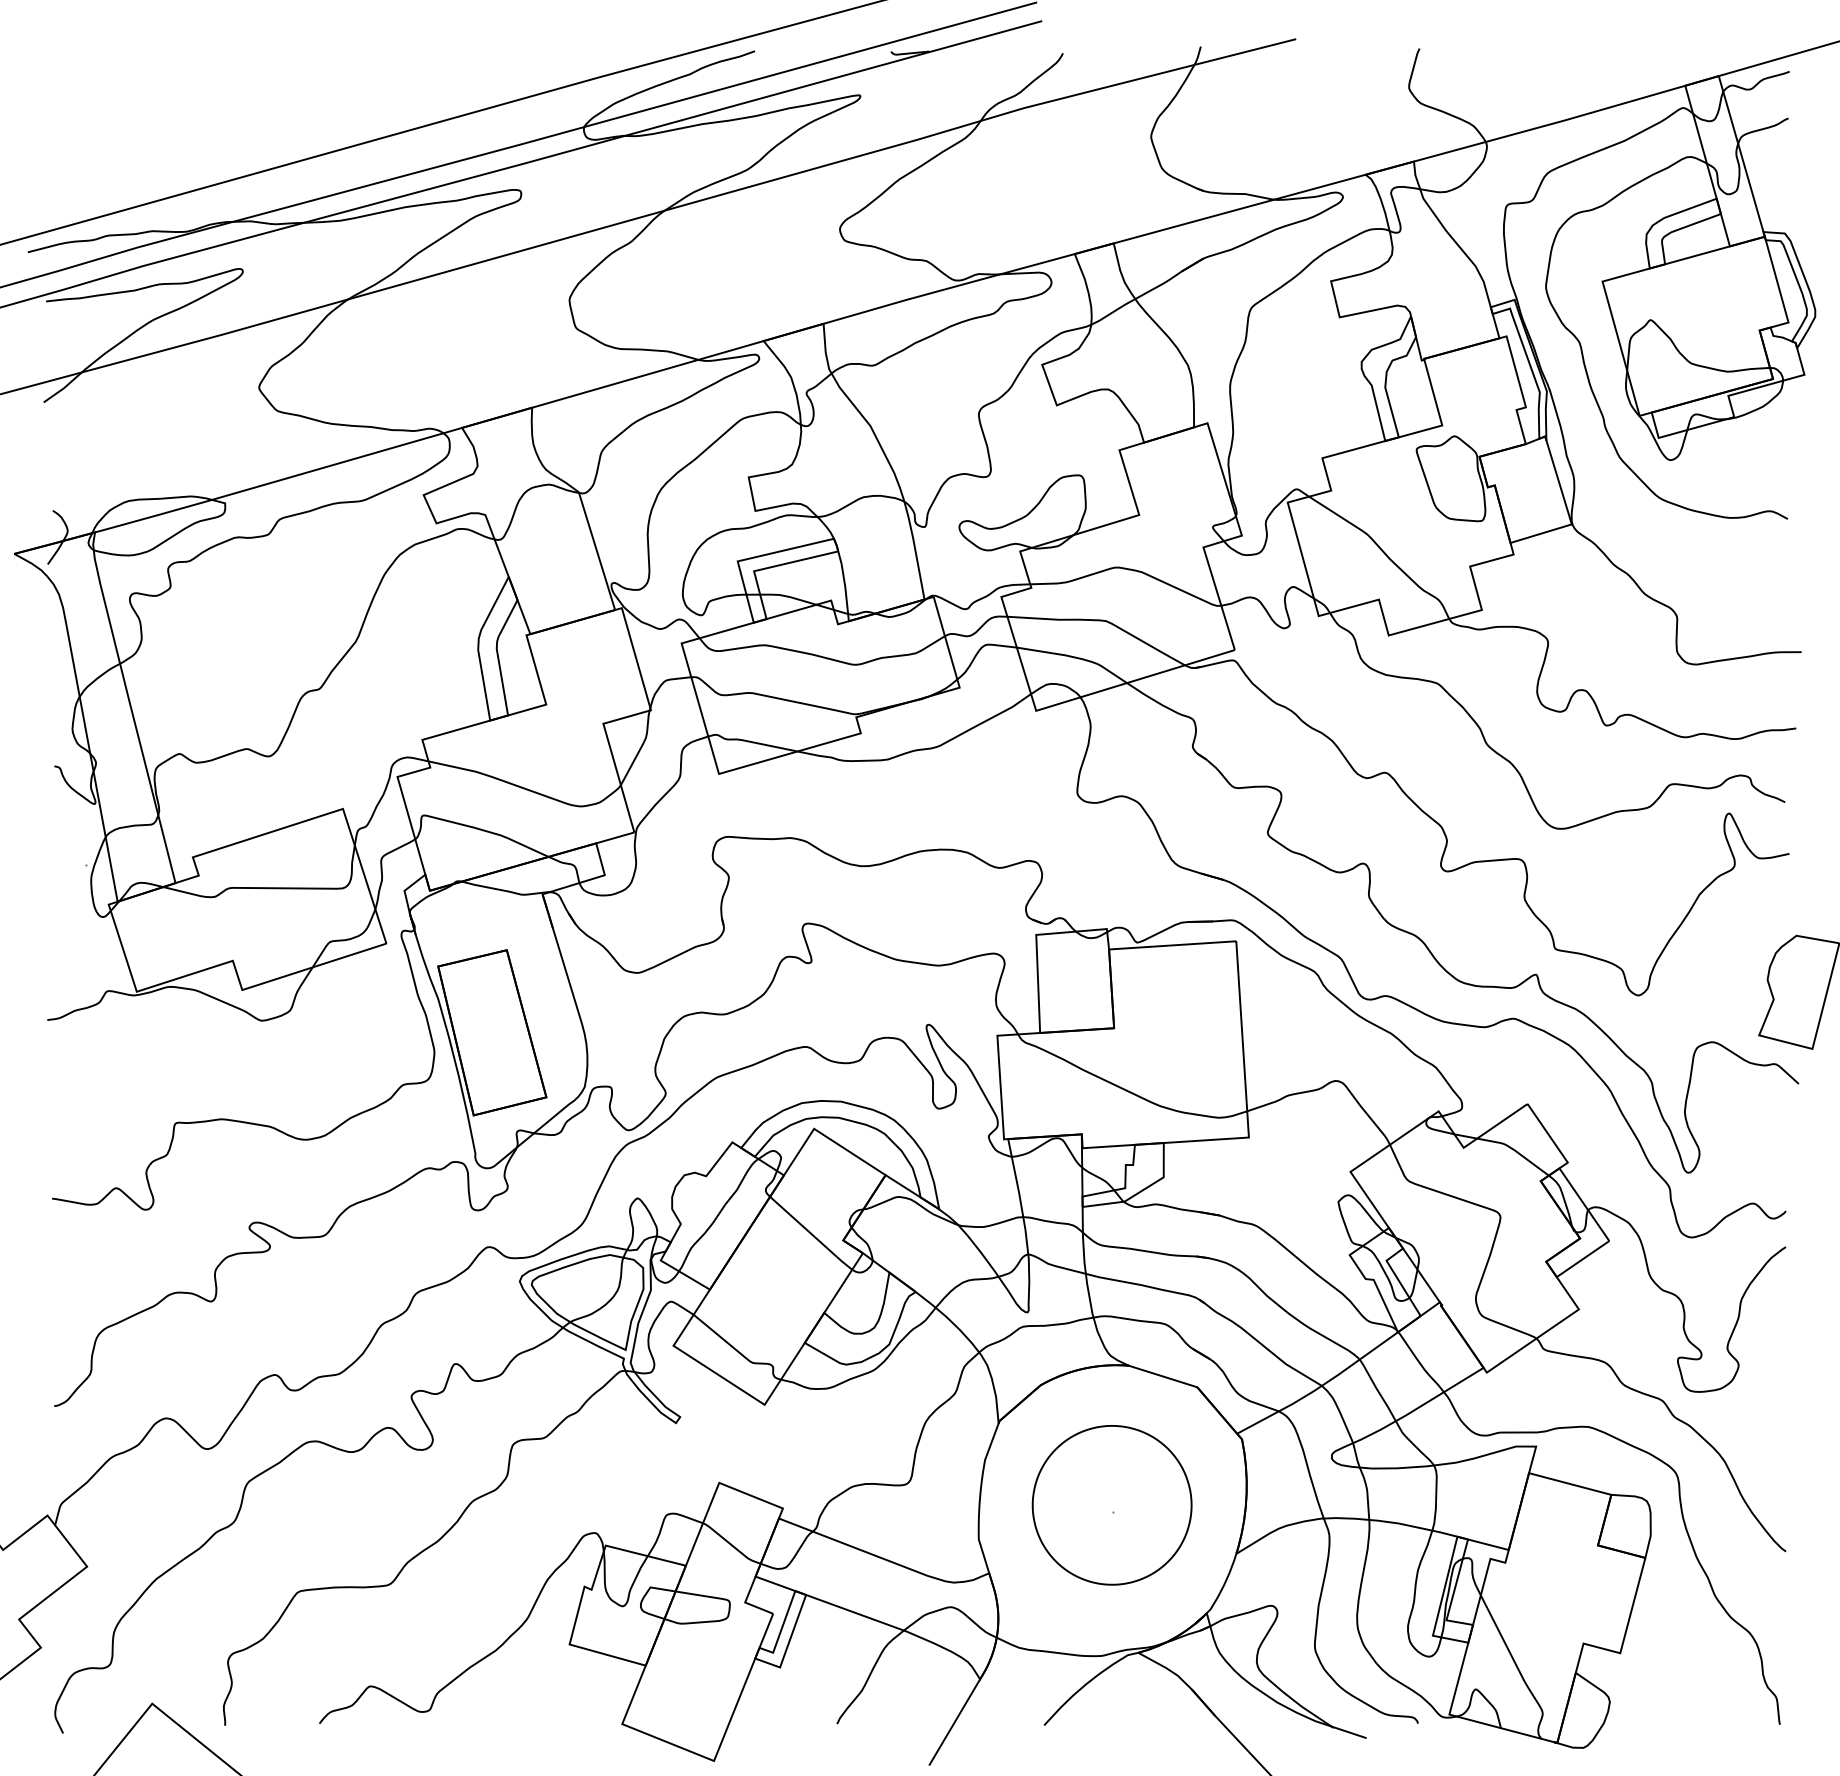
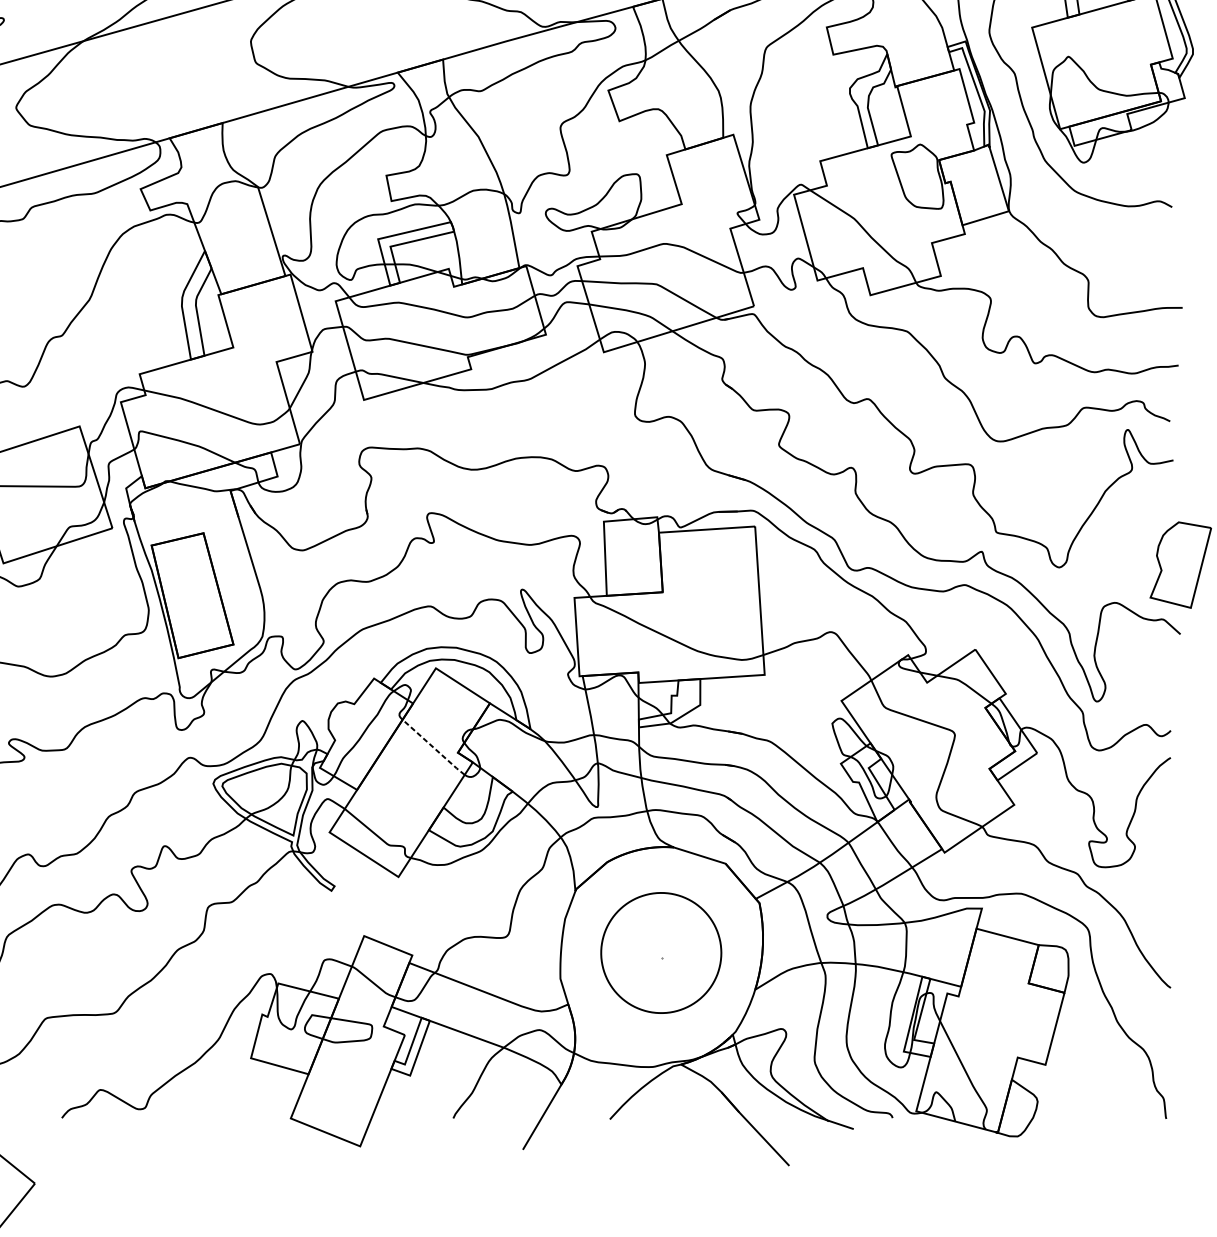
line: (811, 1234) -> (433, 748), solid -> dashed

